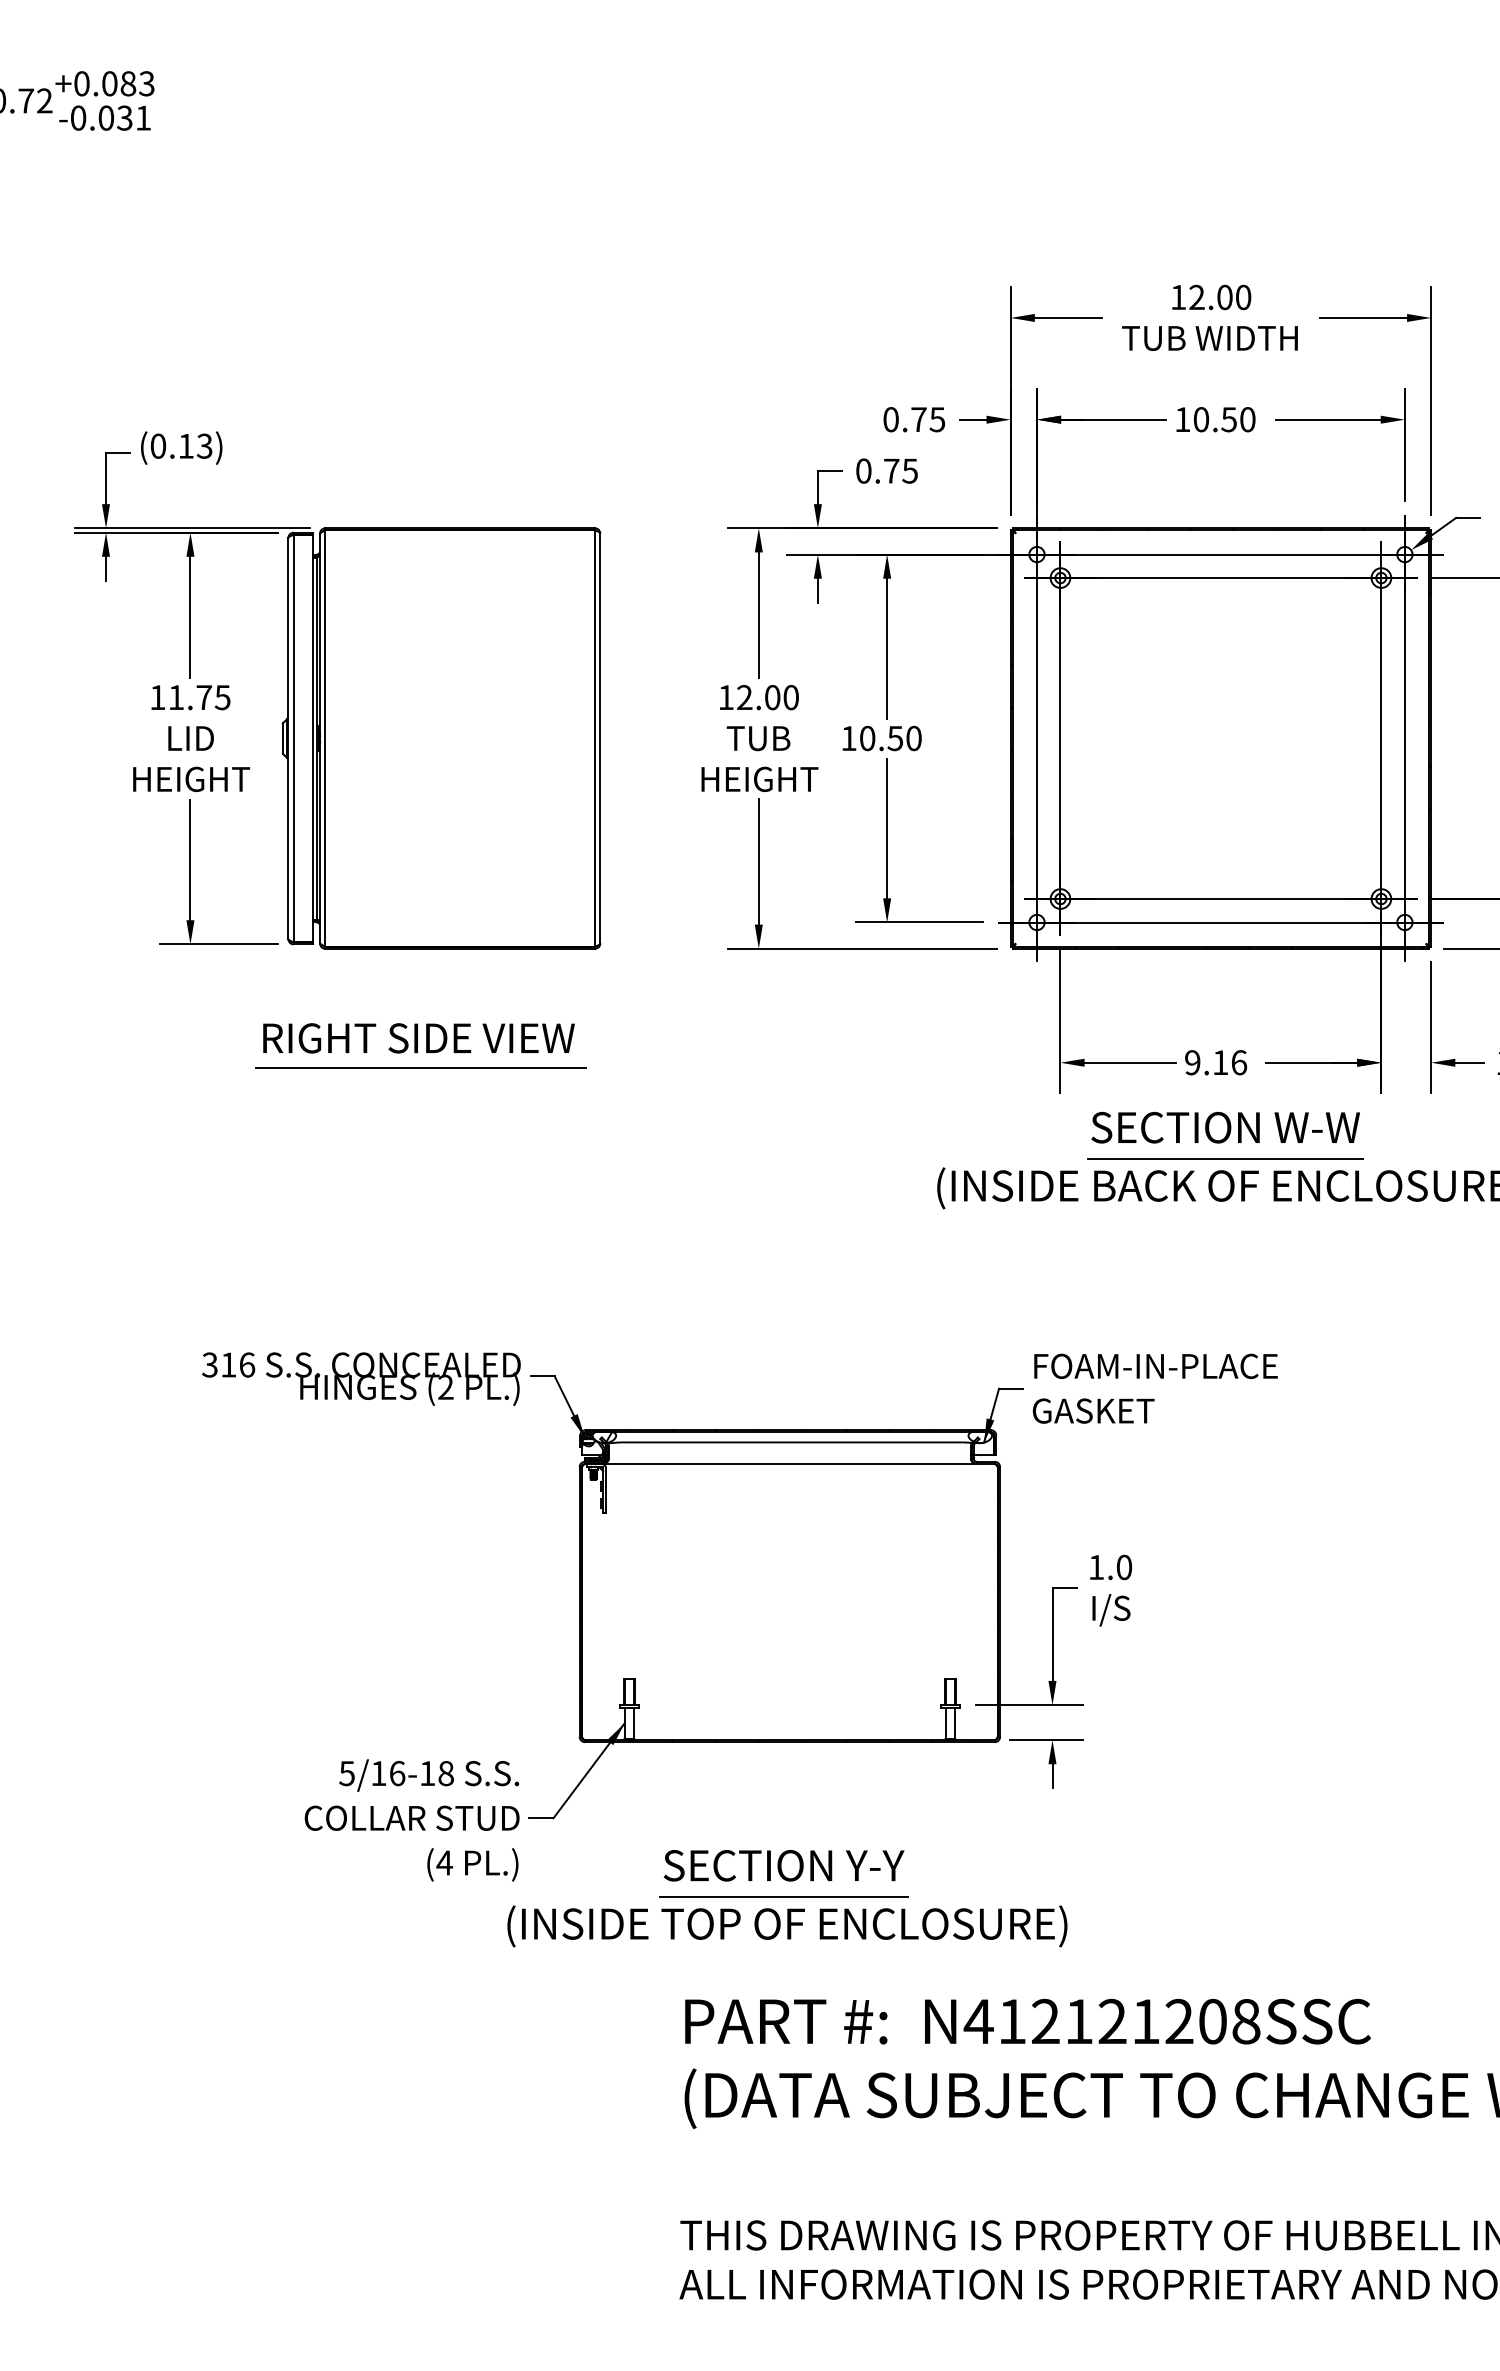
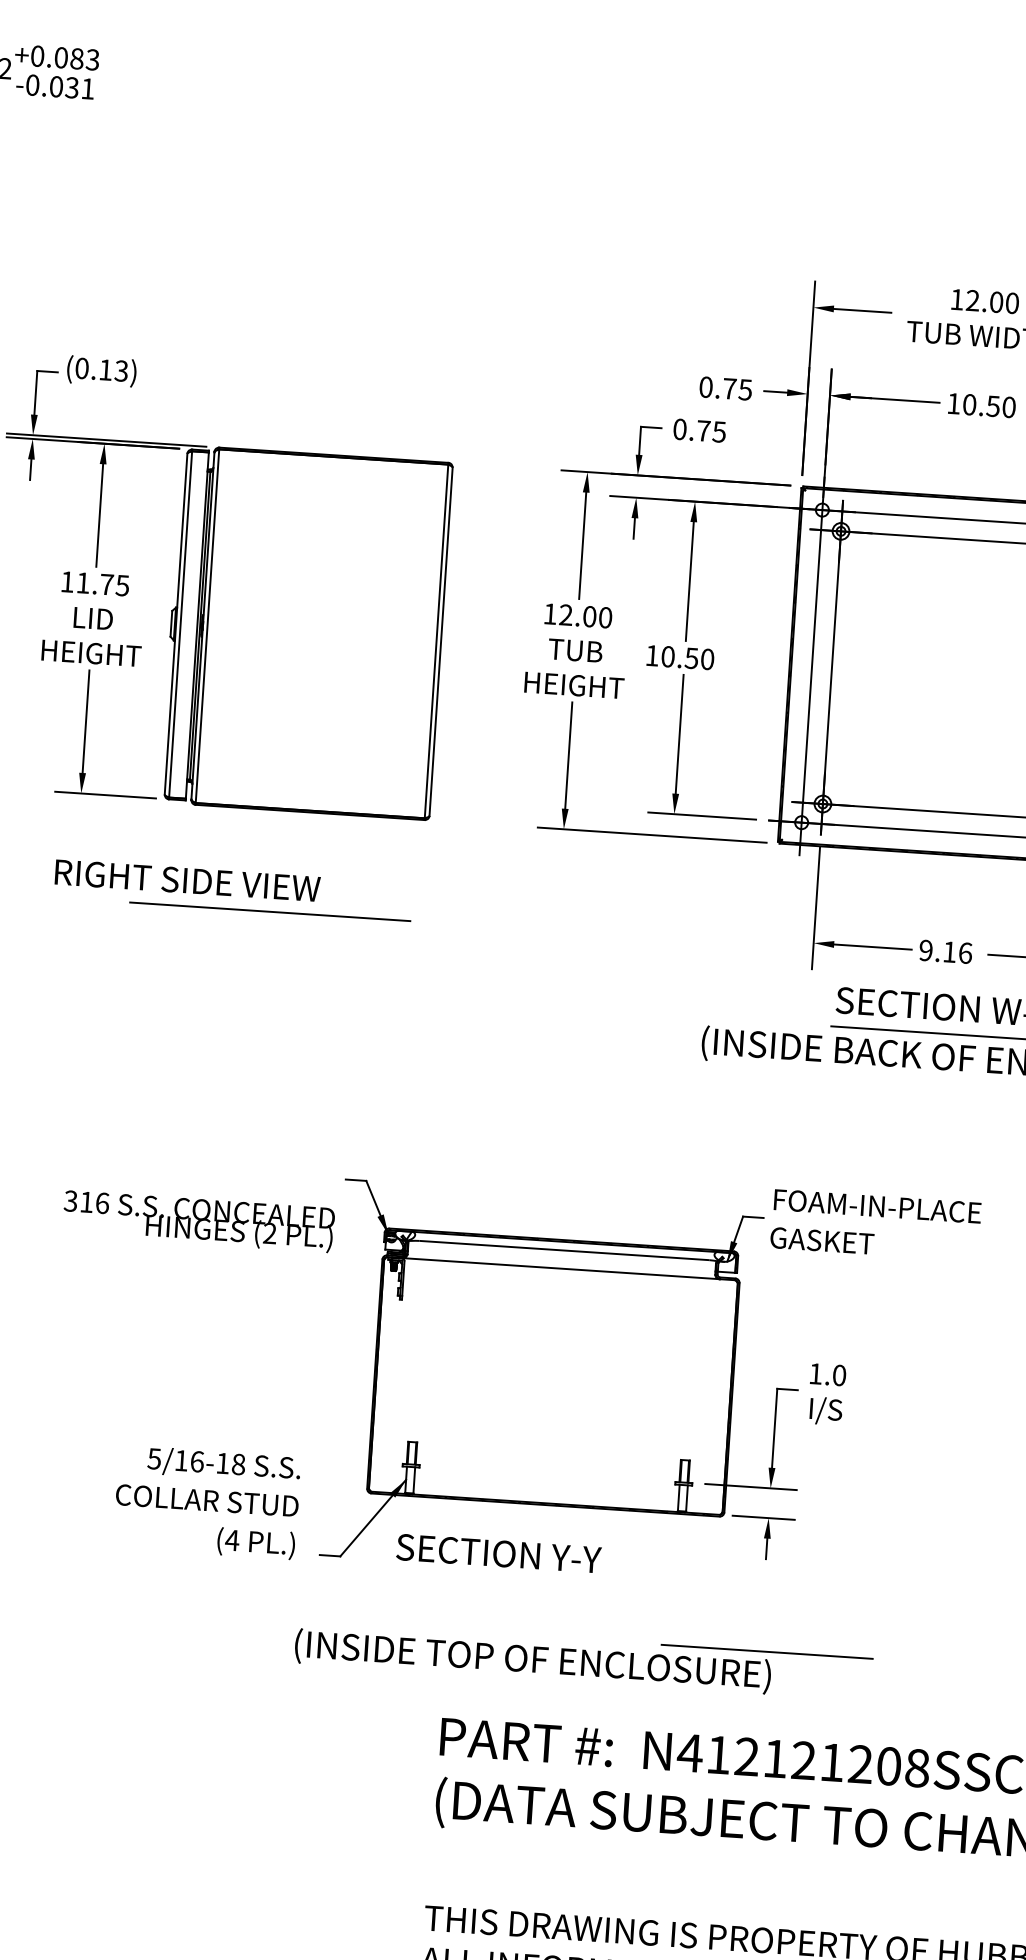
text: (418, 1038) -> (187, 880), moved
text: (361, 1378) -> (198, 1221), moved
text: (411, 1820) -> (206, 1502), moved
text: (783, 1865) -> (498, 1553), moved
line: (783, 1896) -> (766, 1651), moved

